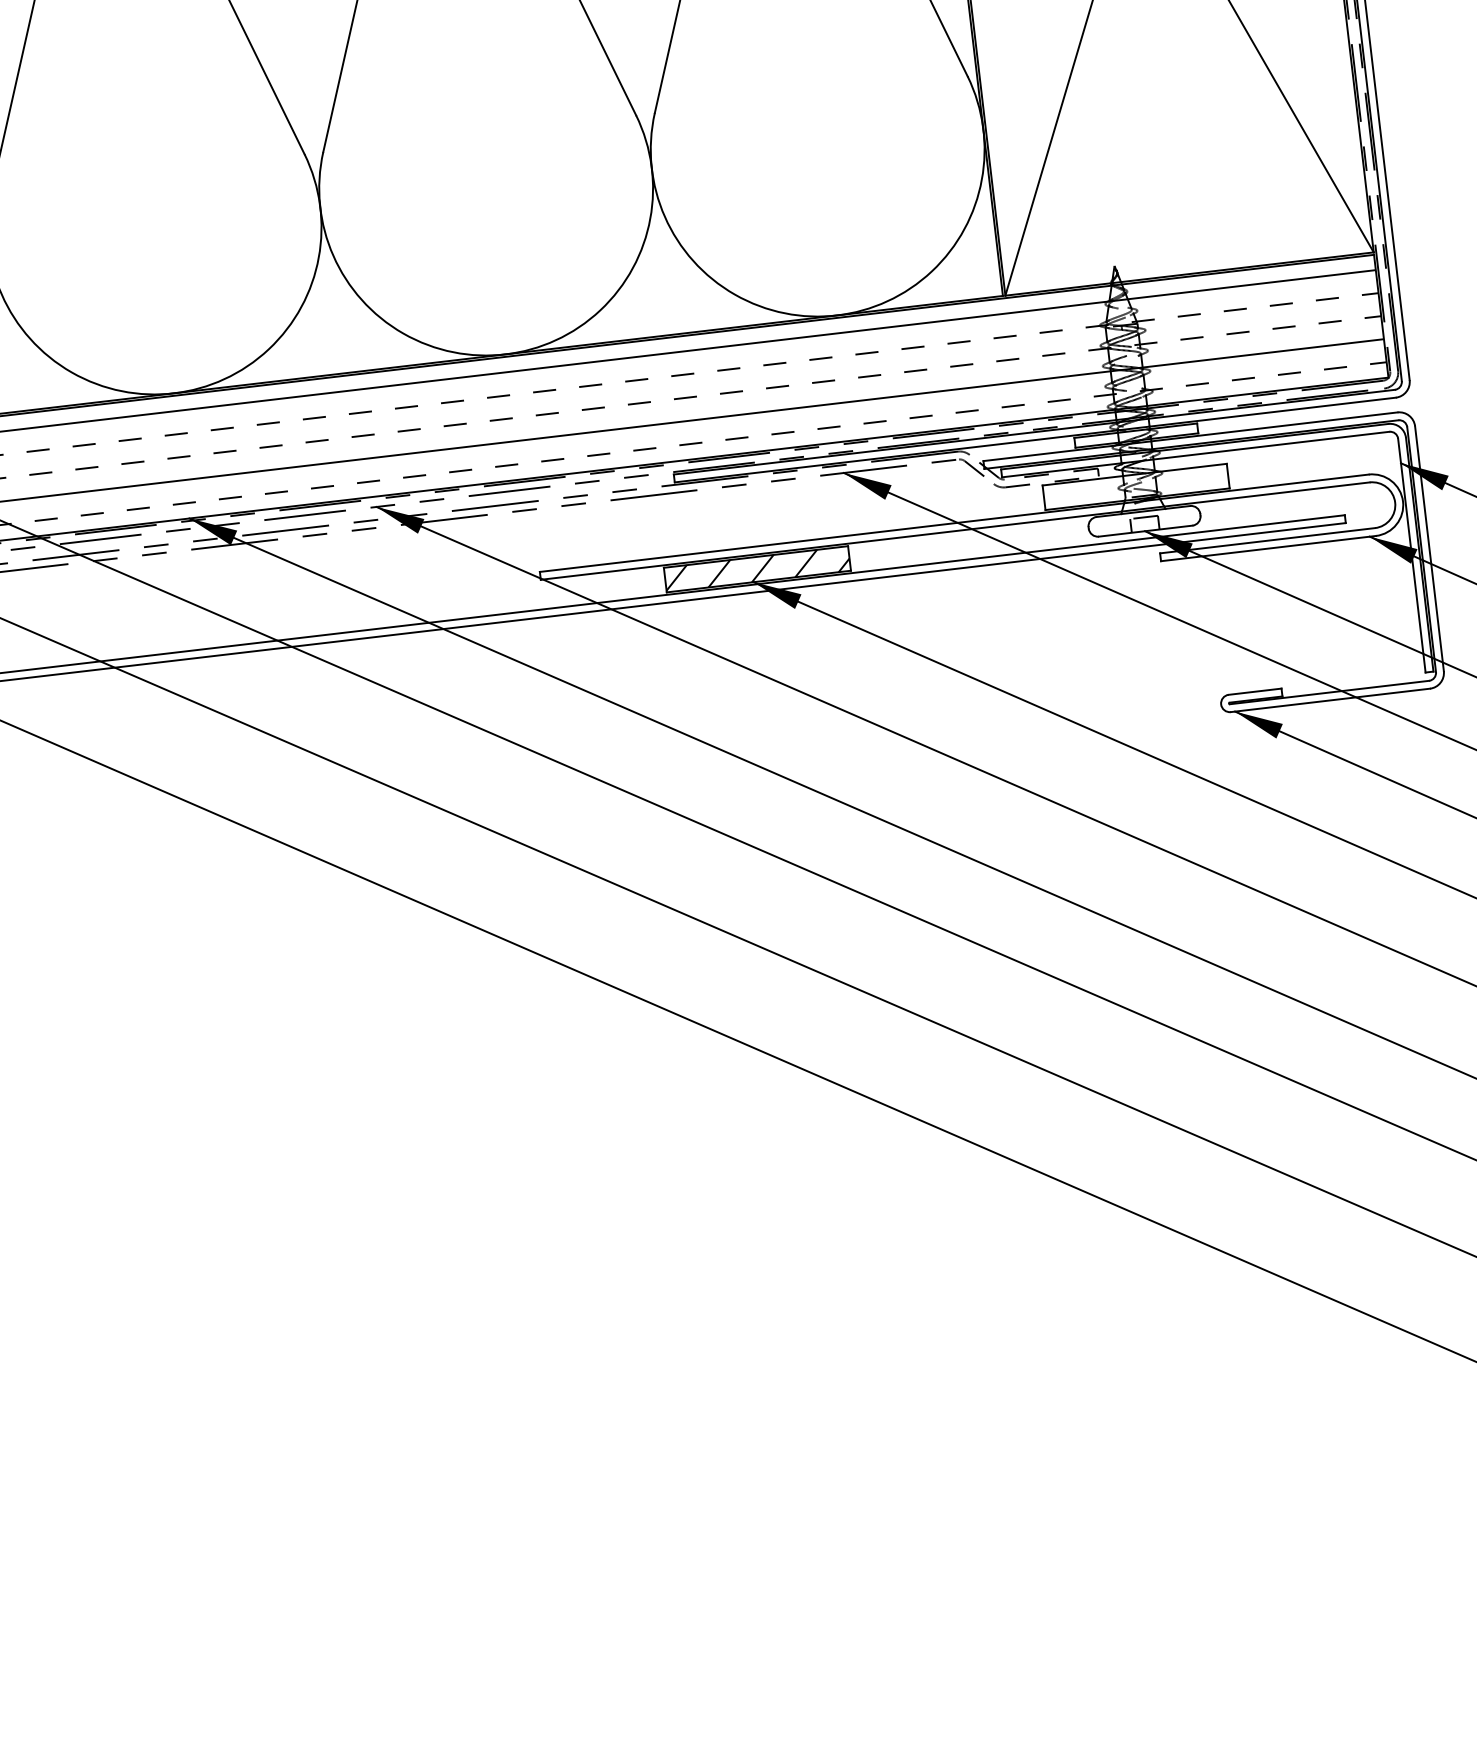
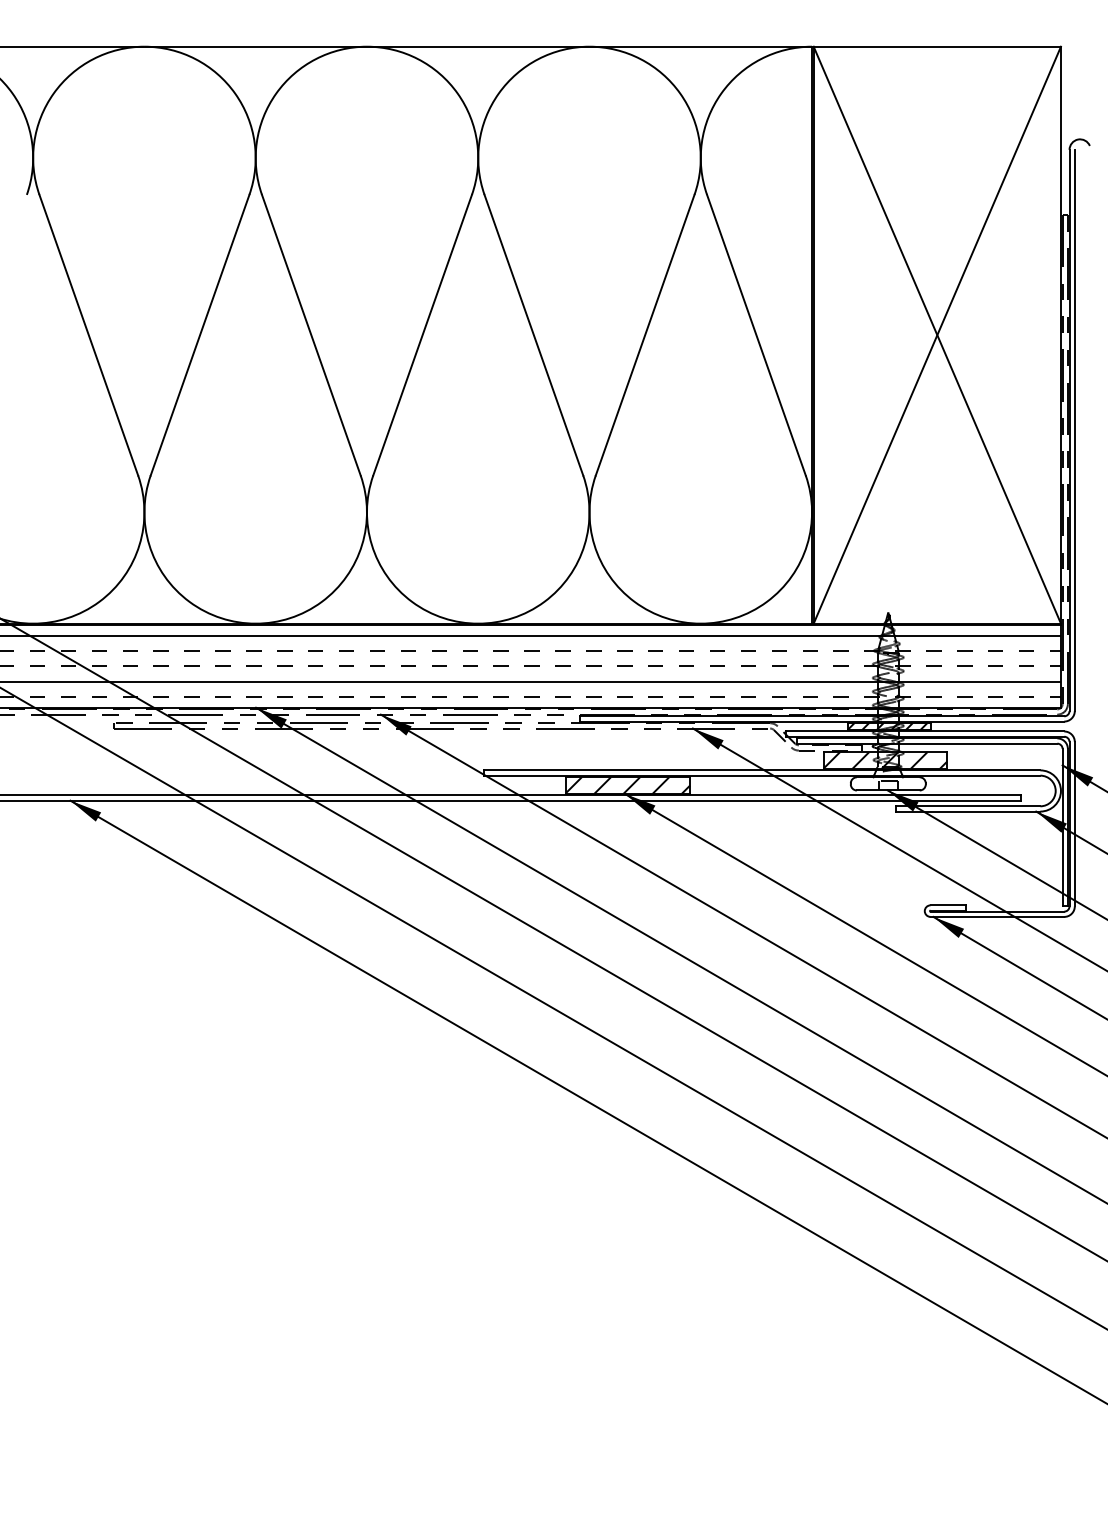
hatch: (1133, 435) -> (887, 726), added
hatch: (1136, 486) -> (885, 760), added

